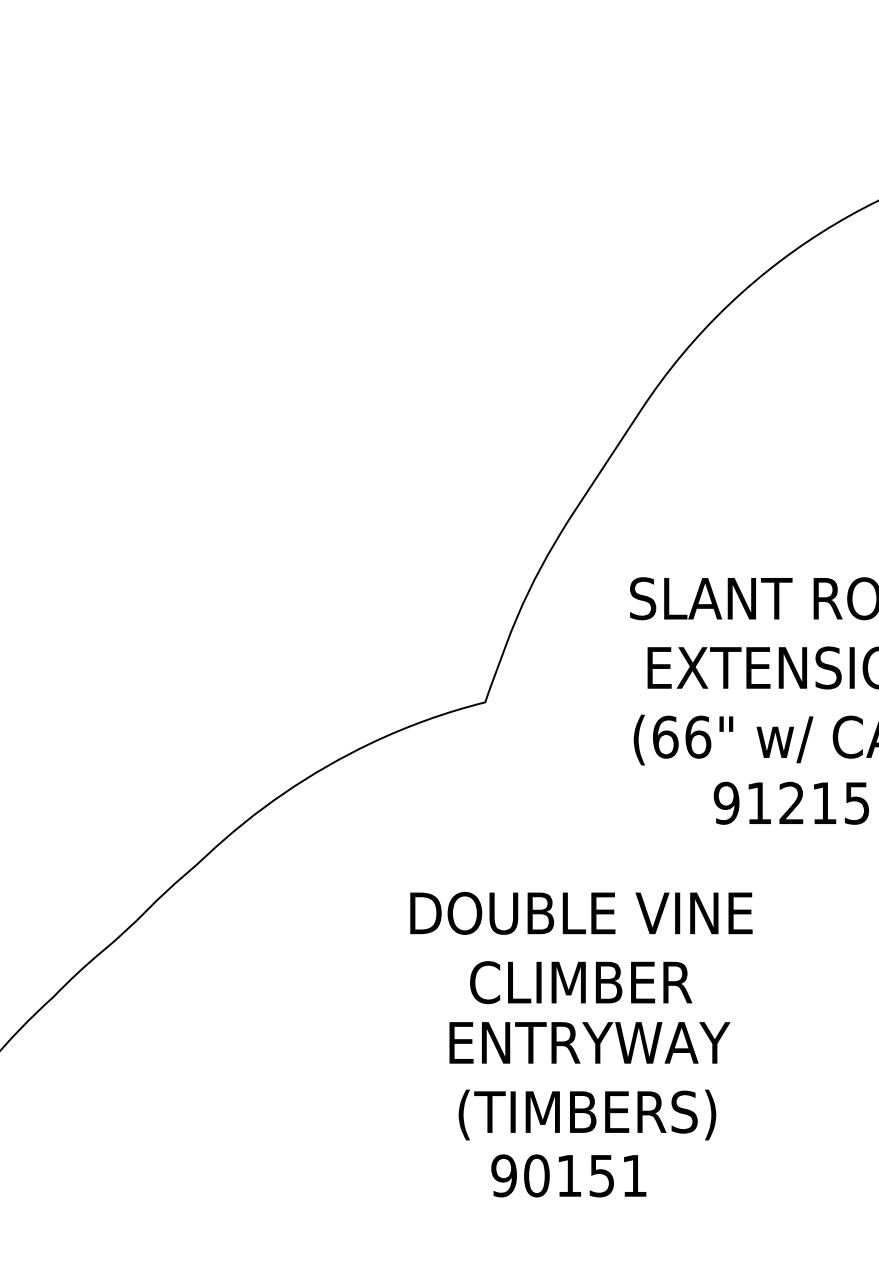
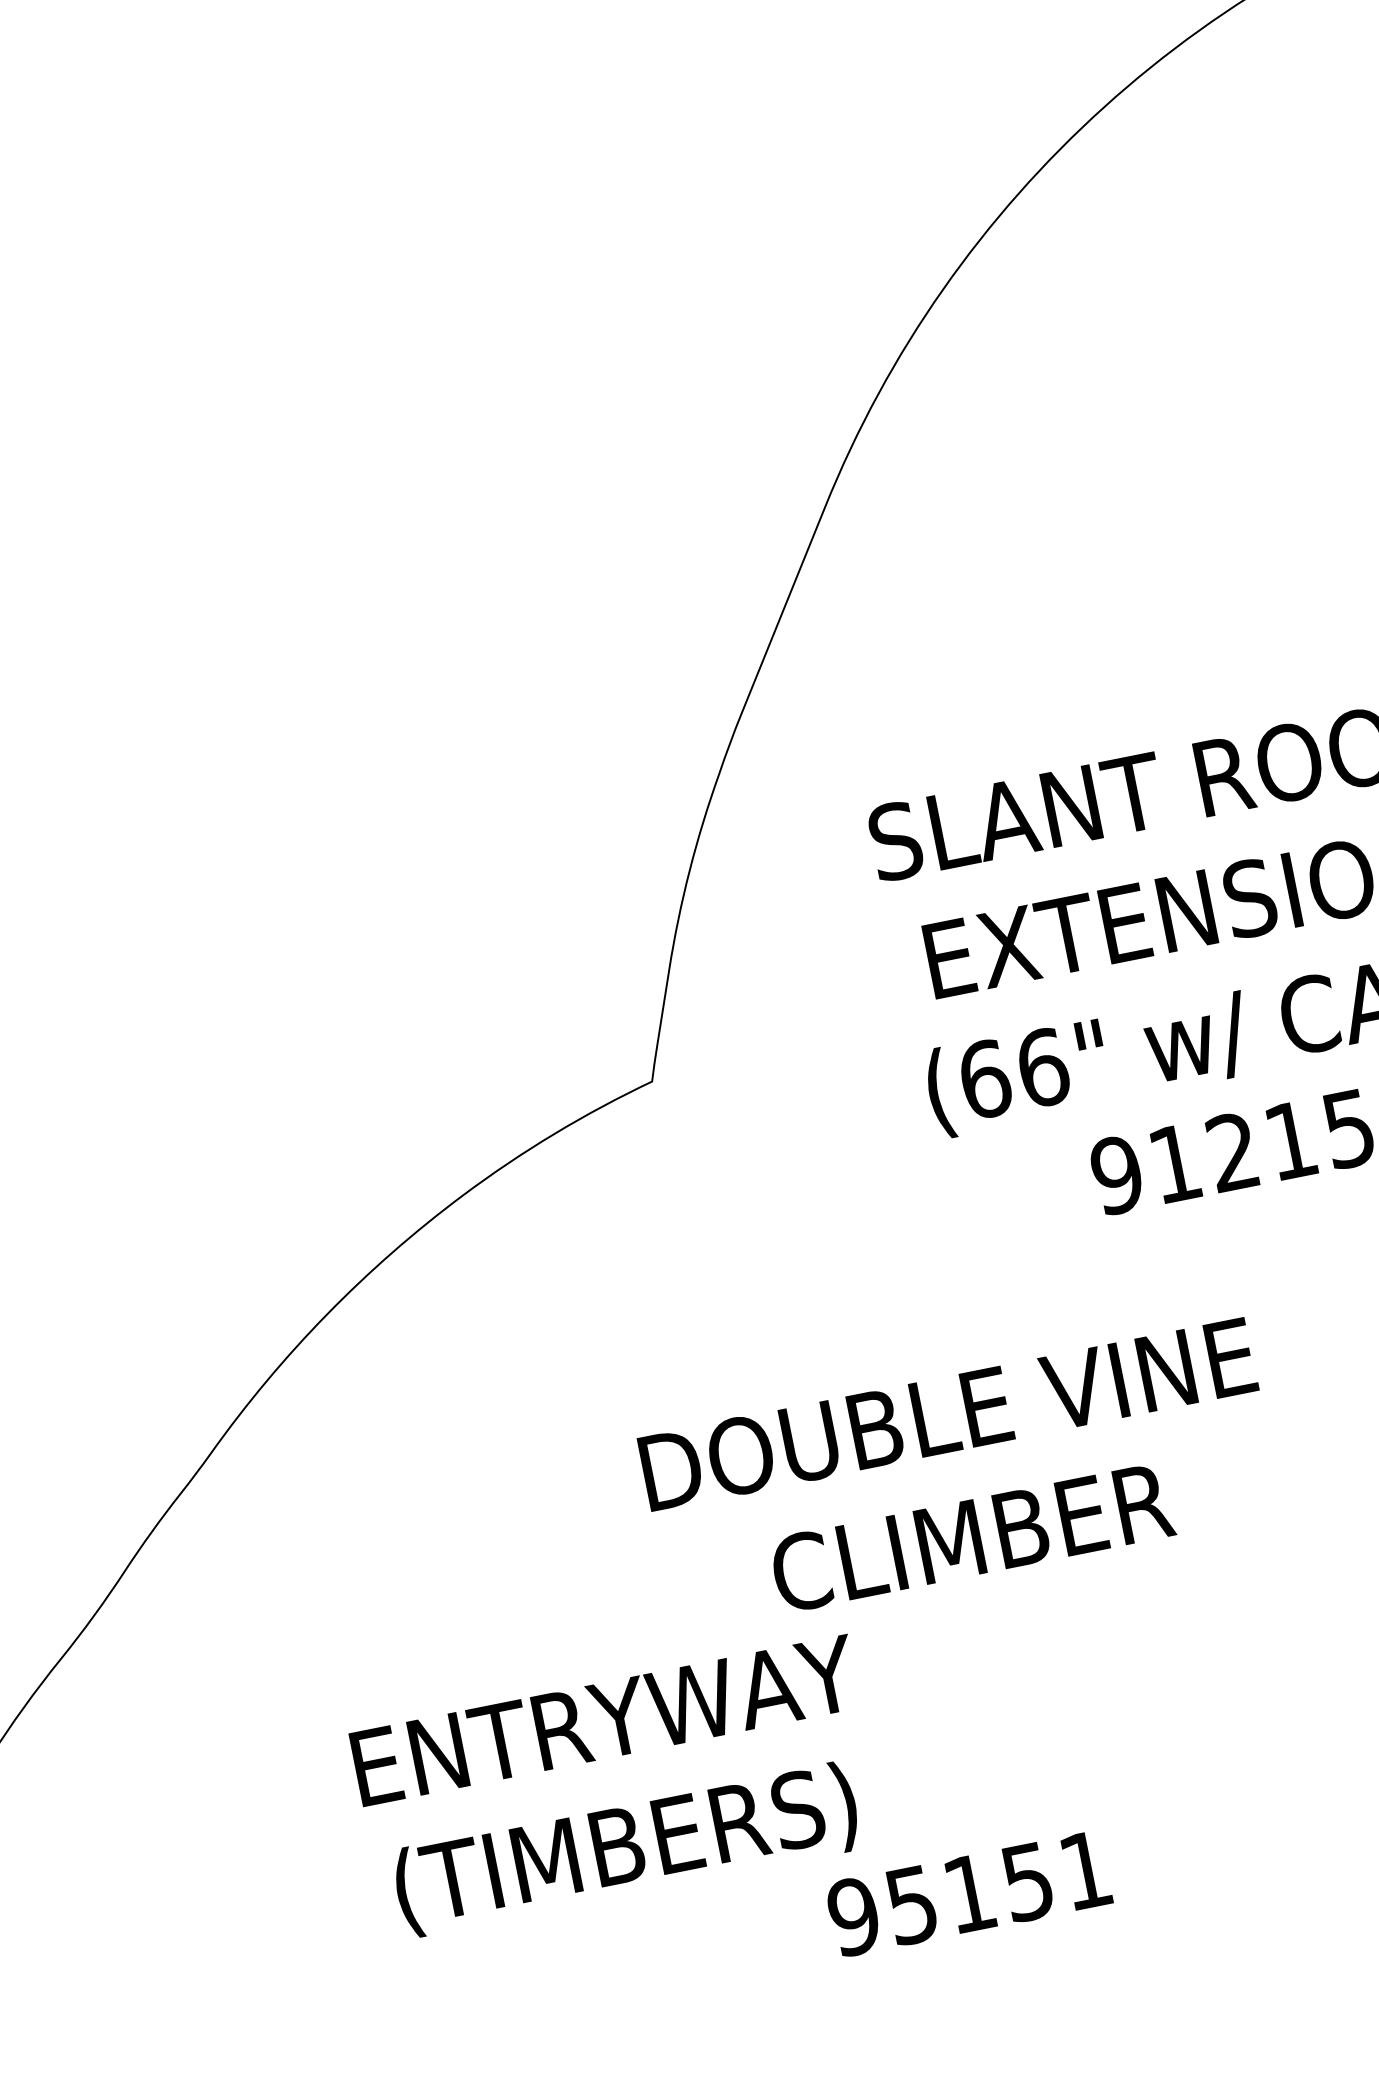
text: (581, 948) -> (960, 1476), moved
text: (589, 1081) -> (618, 1789), moved
text: (536, 1175) -> (911, 1904), 90151 -> 95151

